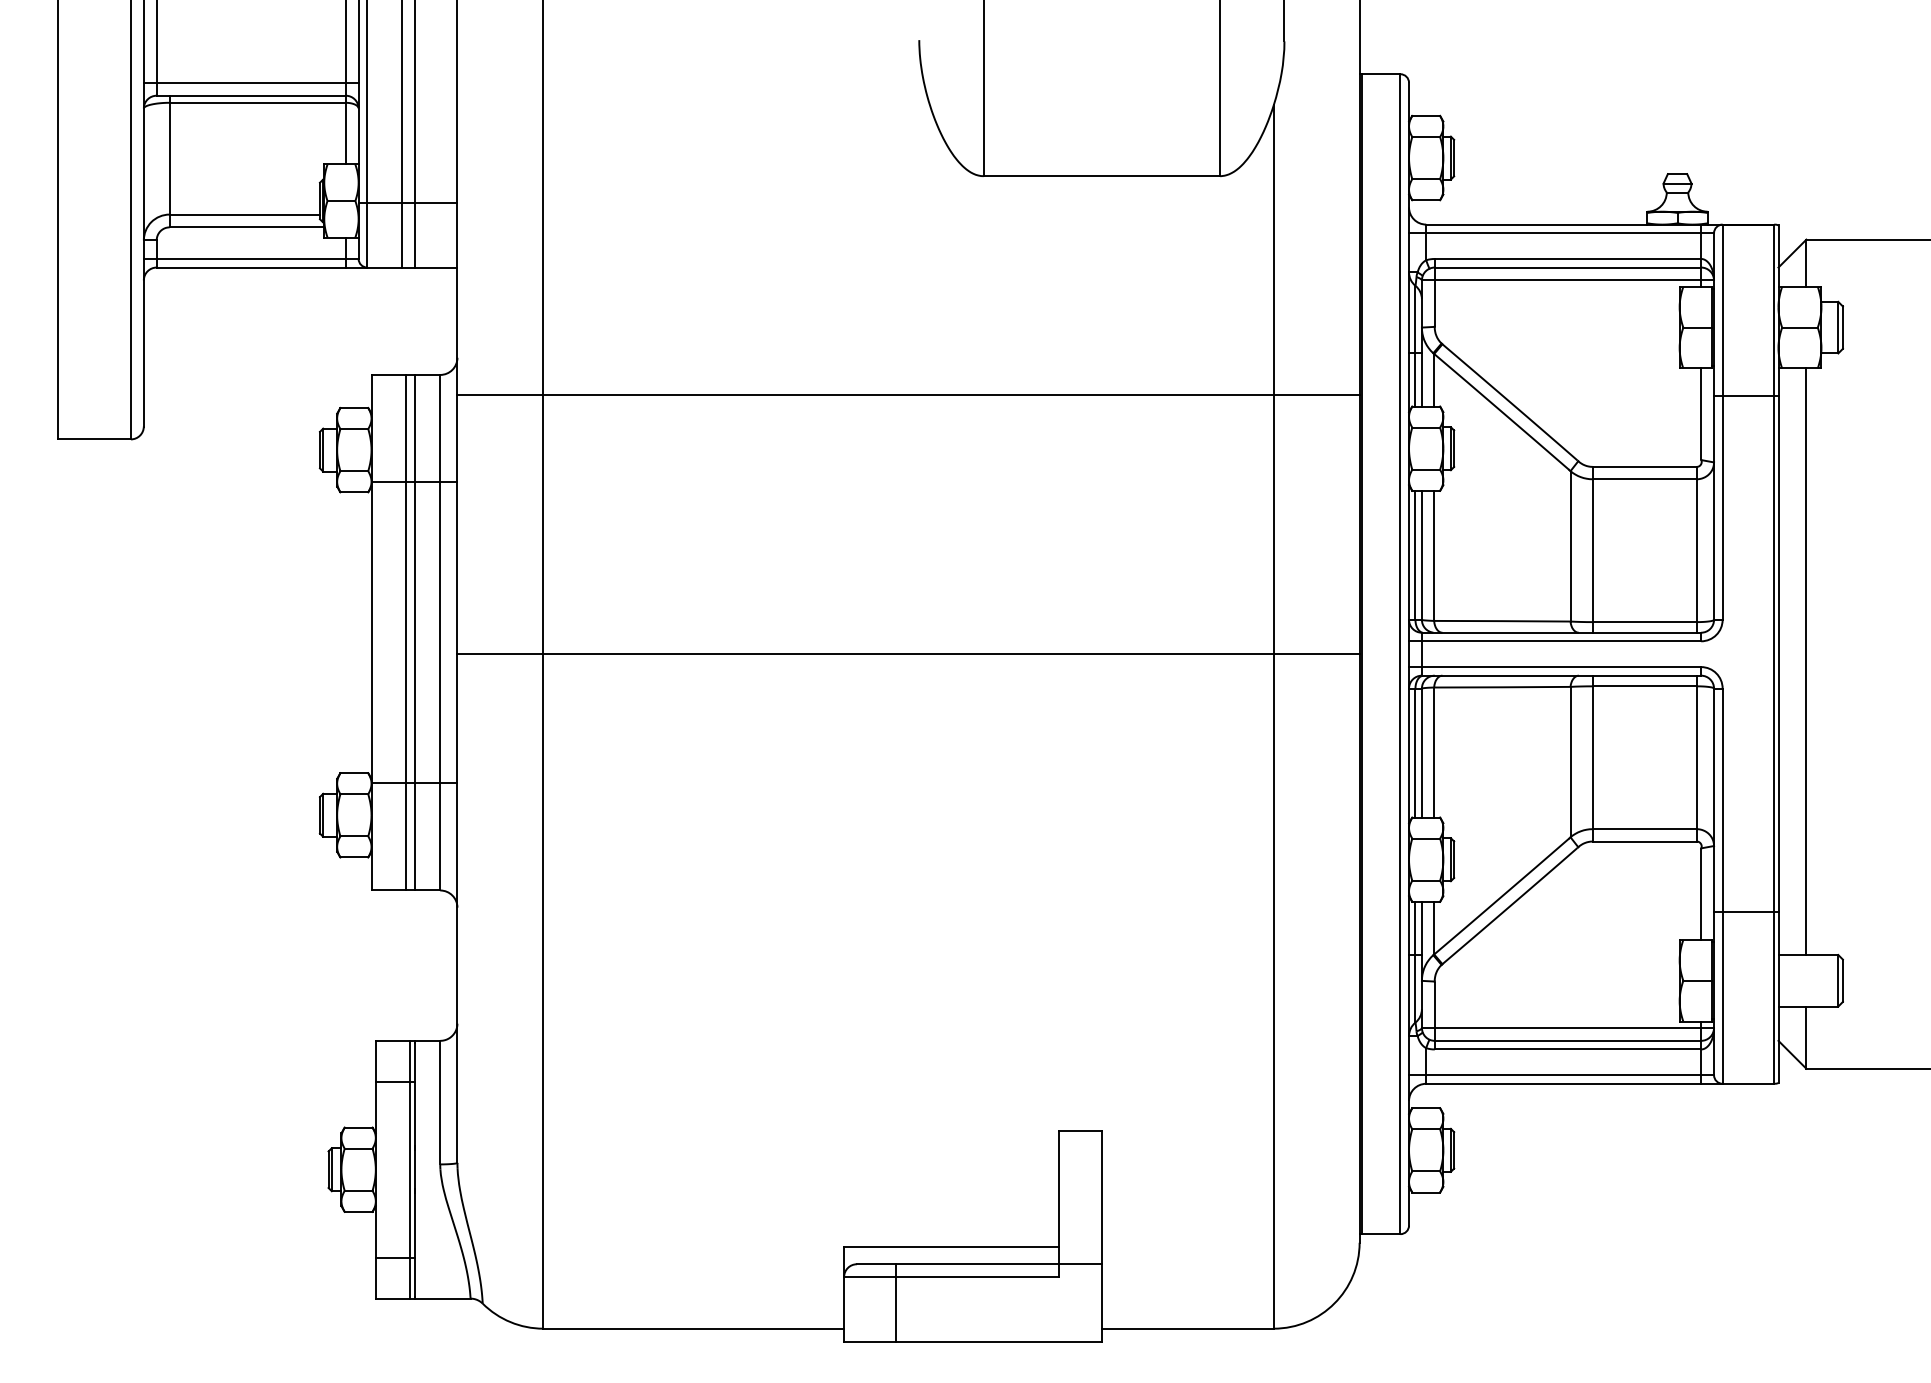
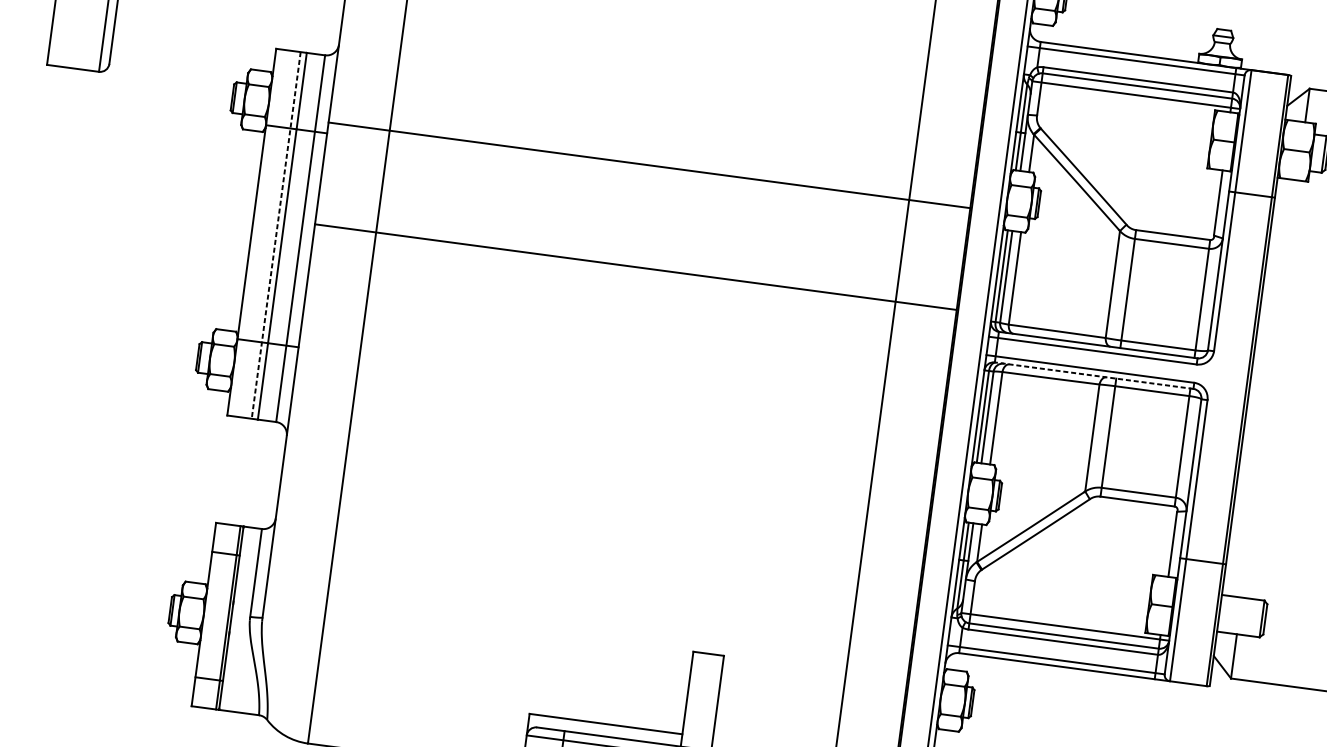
line: (908, 395) -> (649, 165), moved
line: (405, 632) -> (275, 235), solid -> dashed
line: (908, 654) -> (635, 267), moved
line: (1806, 661) -> (1269, 388), removed
line: (1561, 675) -> (1094, 375), solid -> dashed

